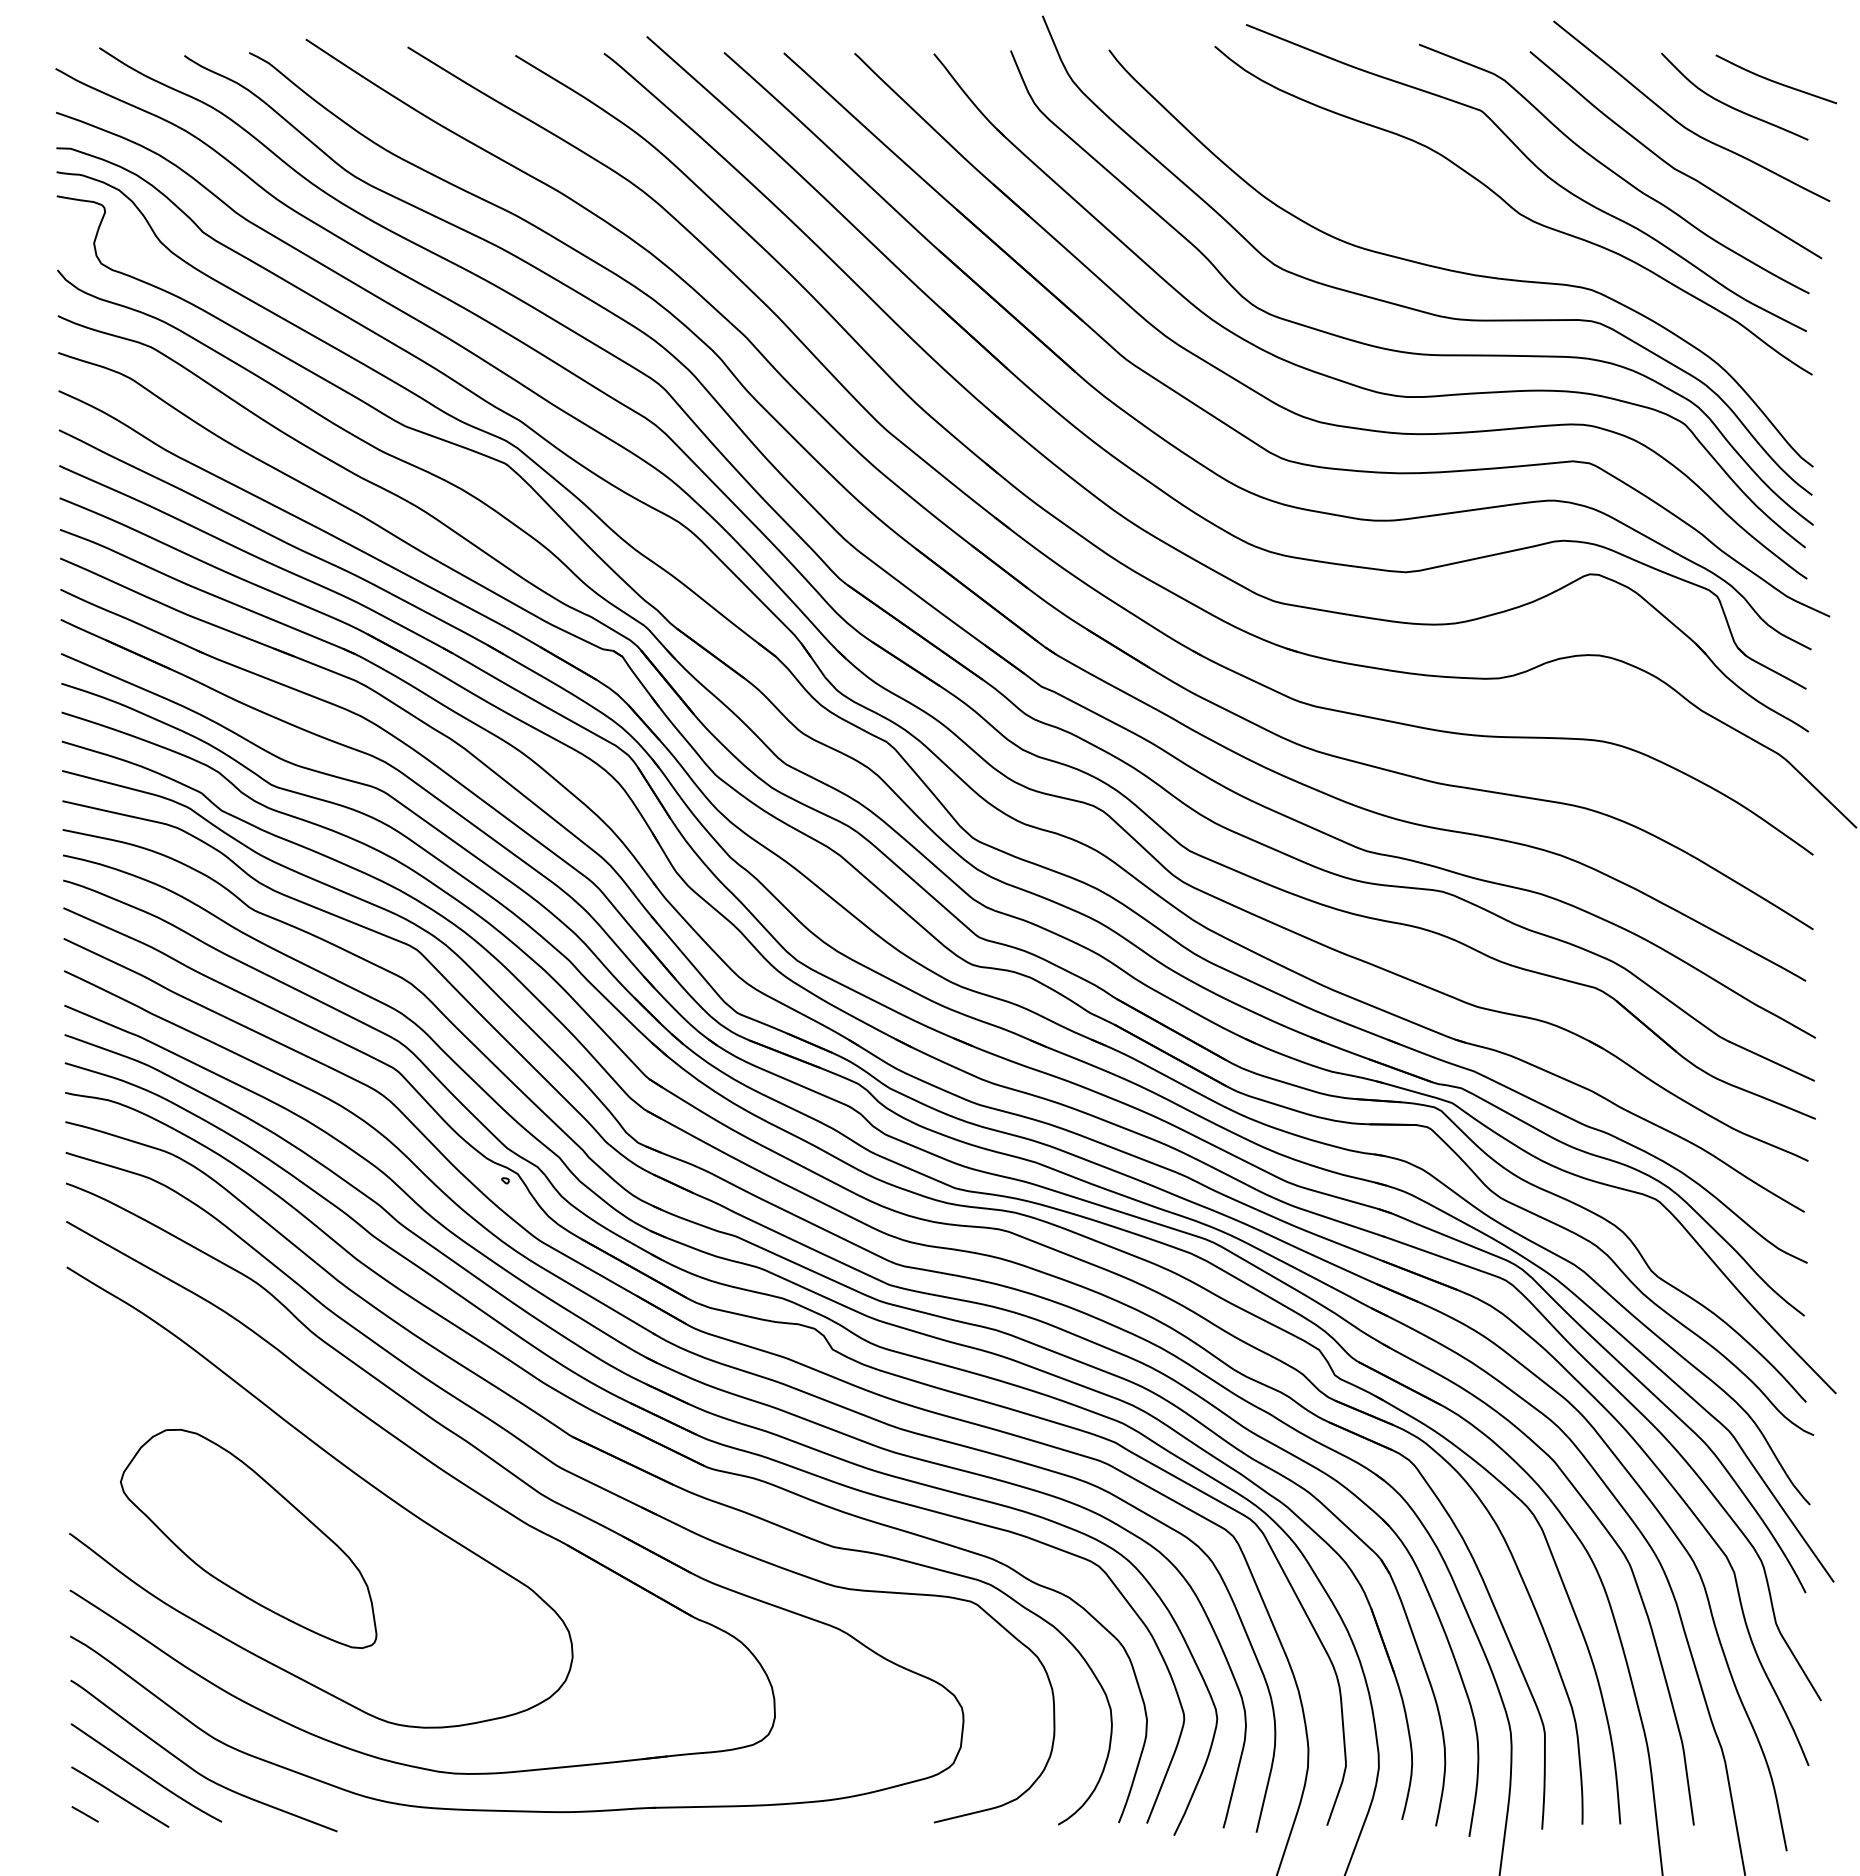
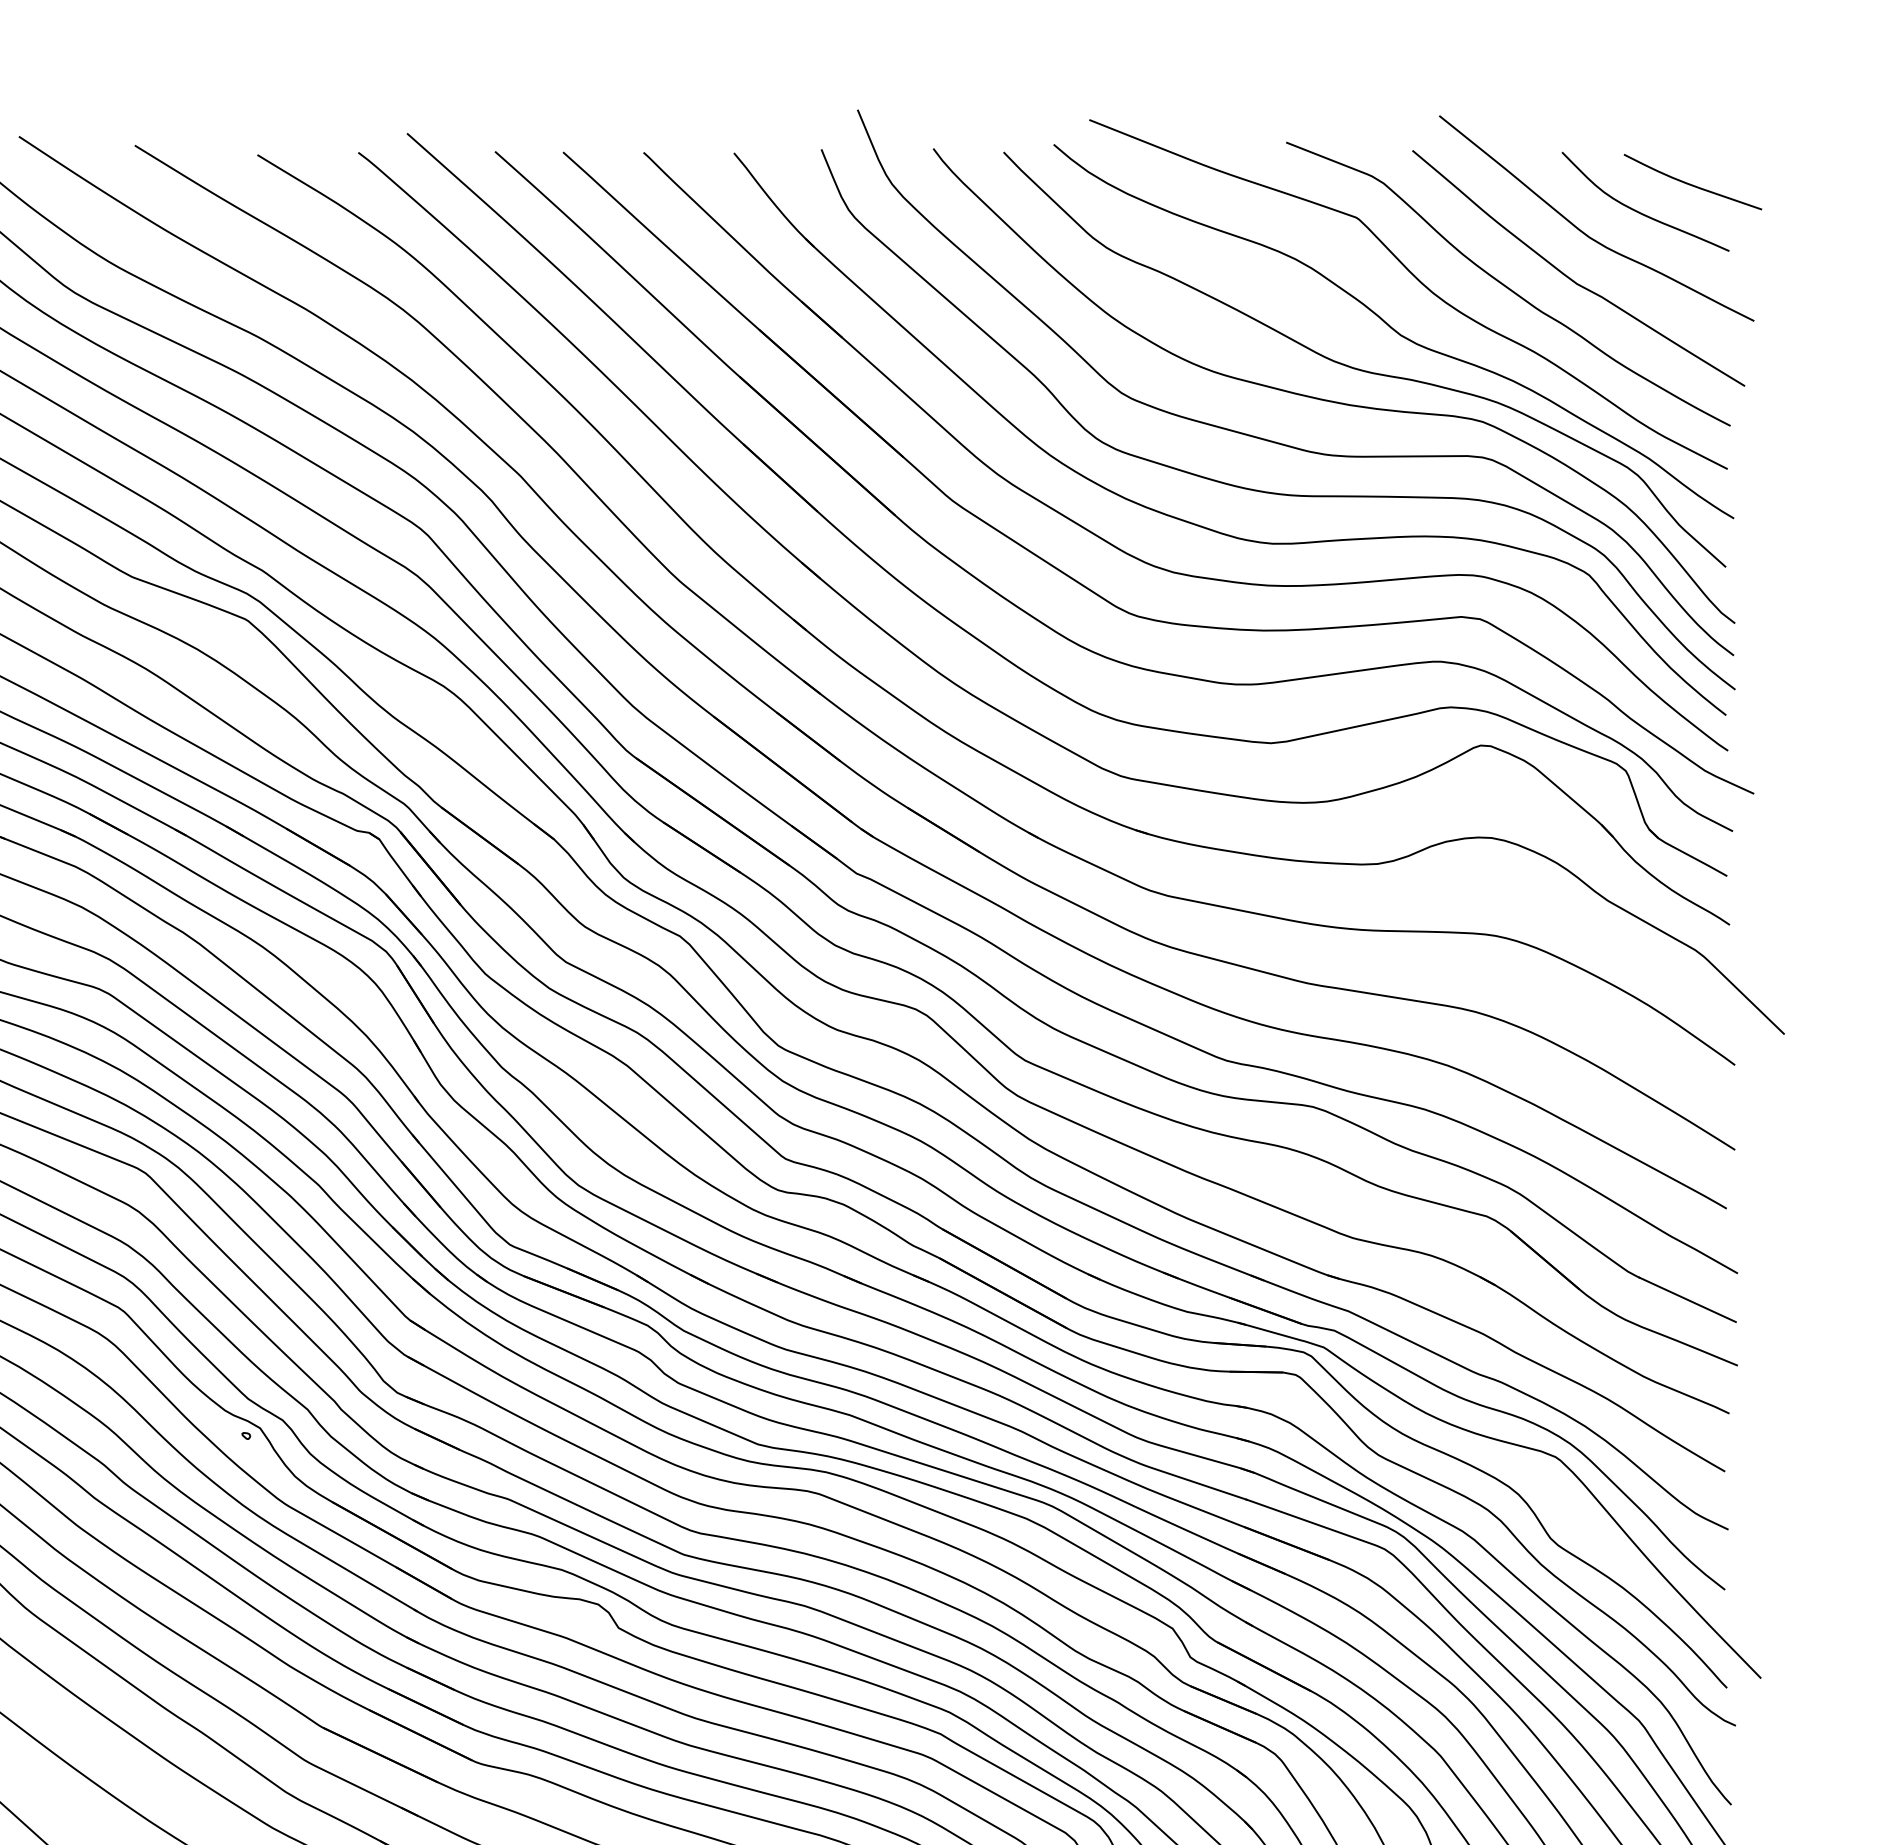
curve: (1485, 243) -> (1361, 368), added

